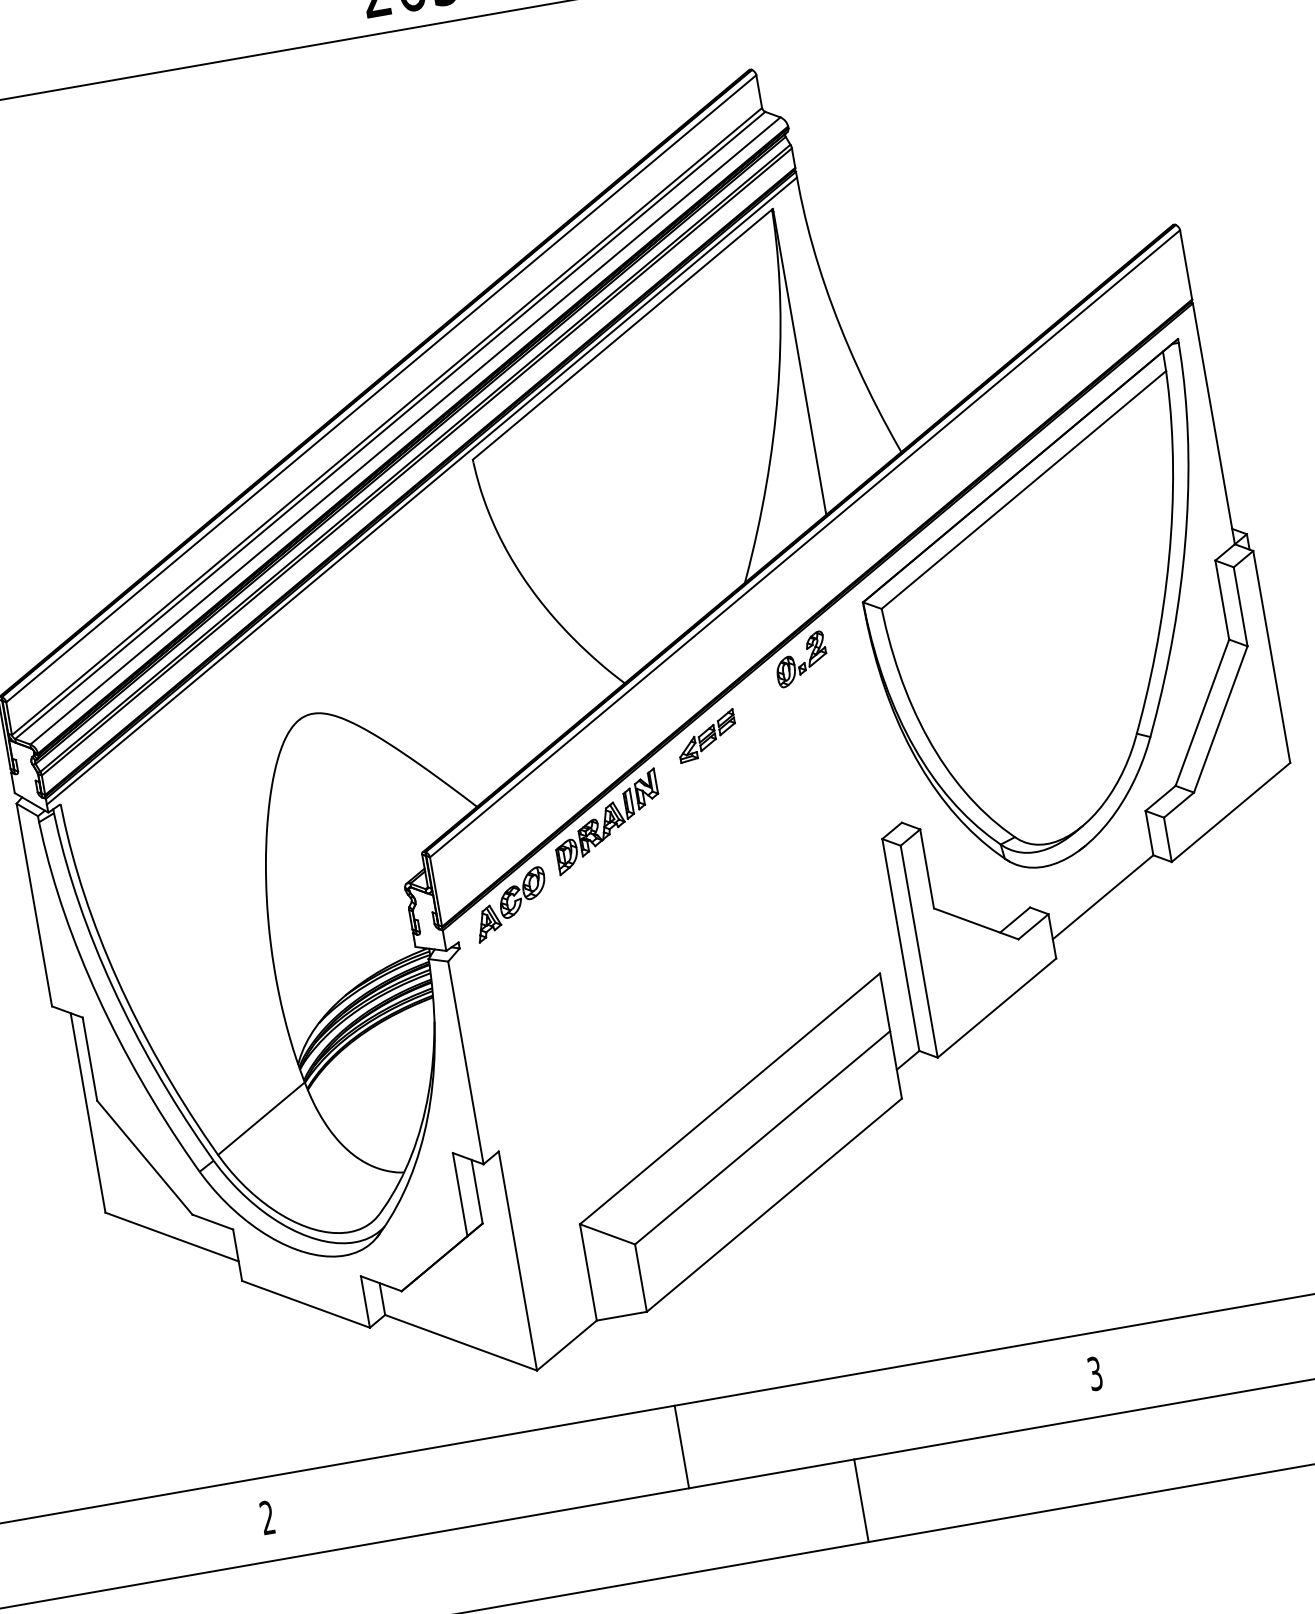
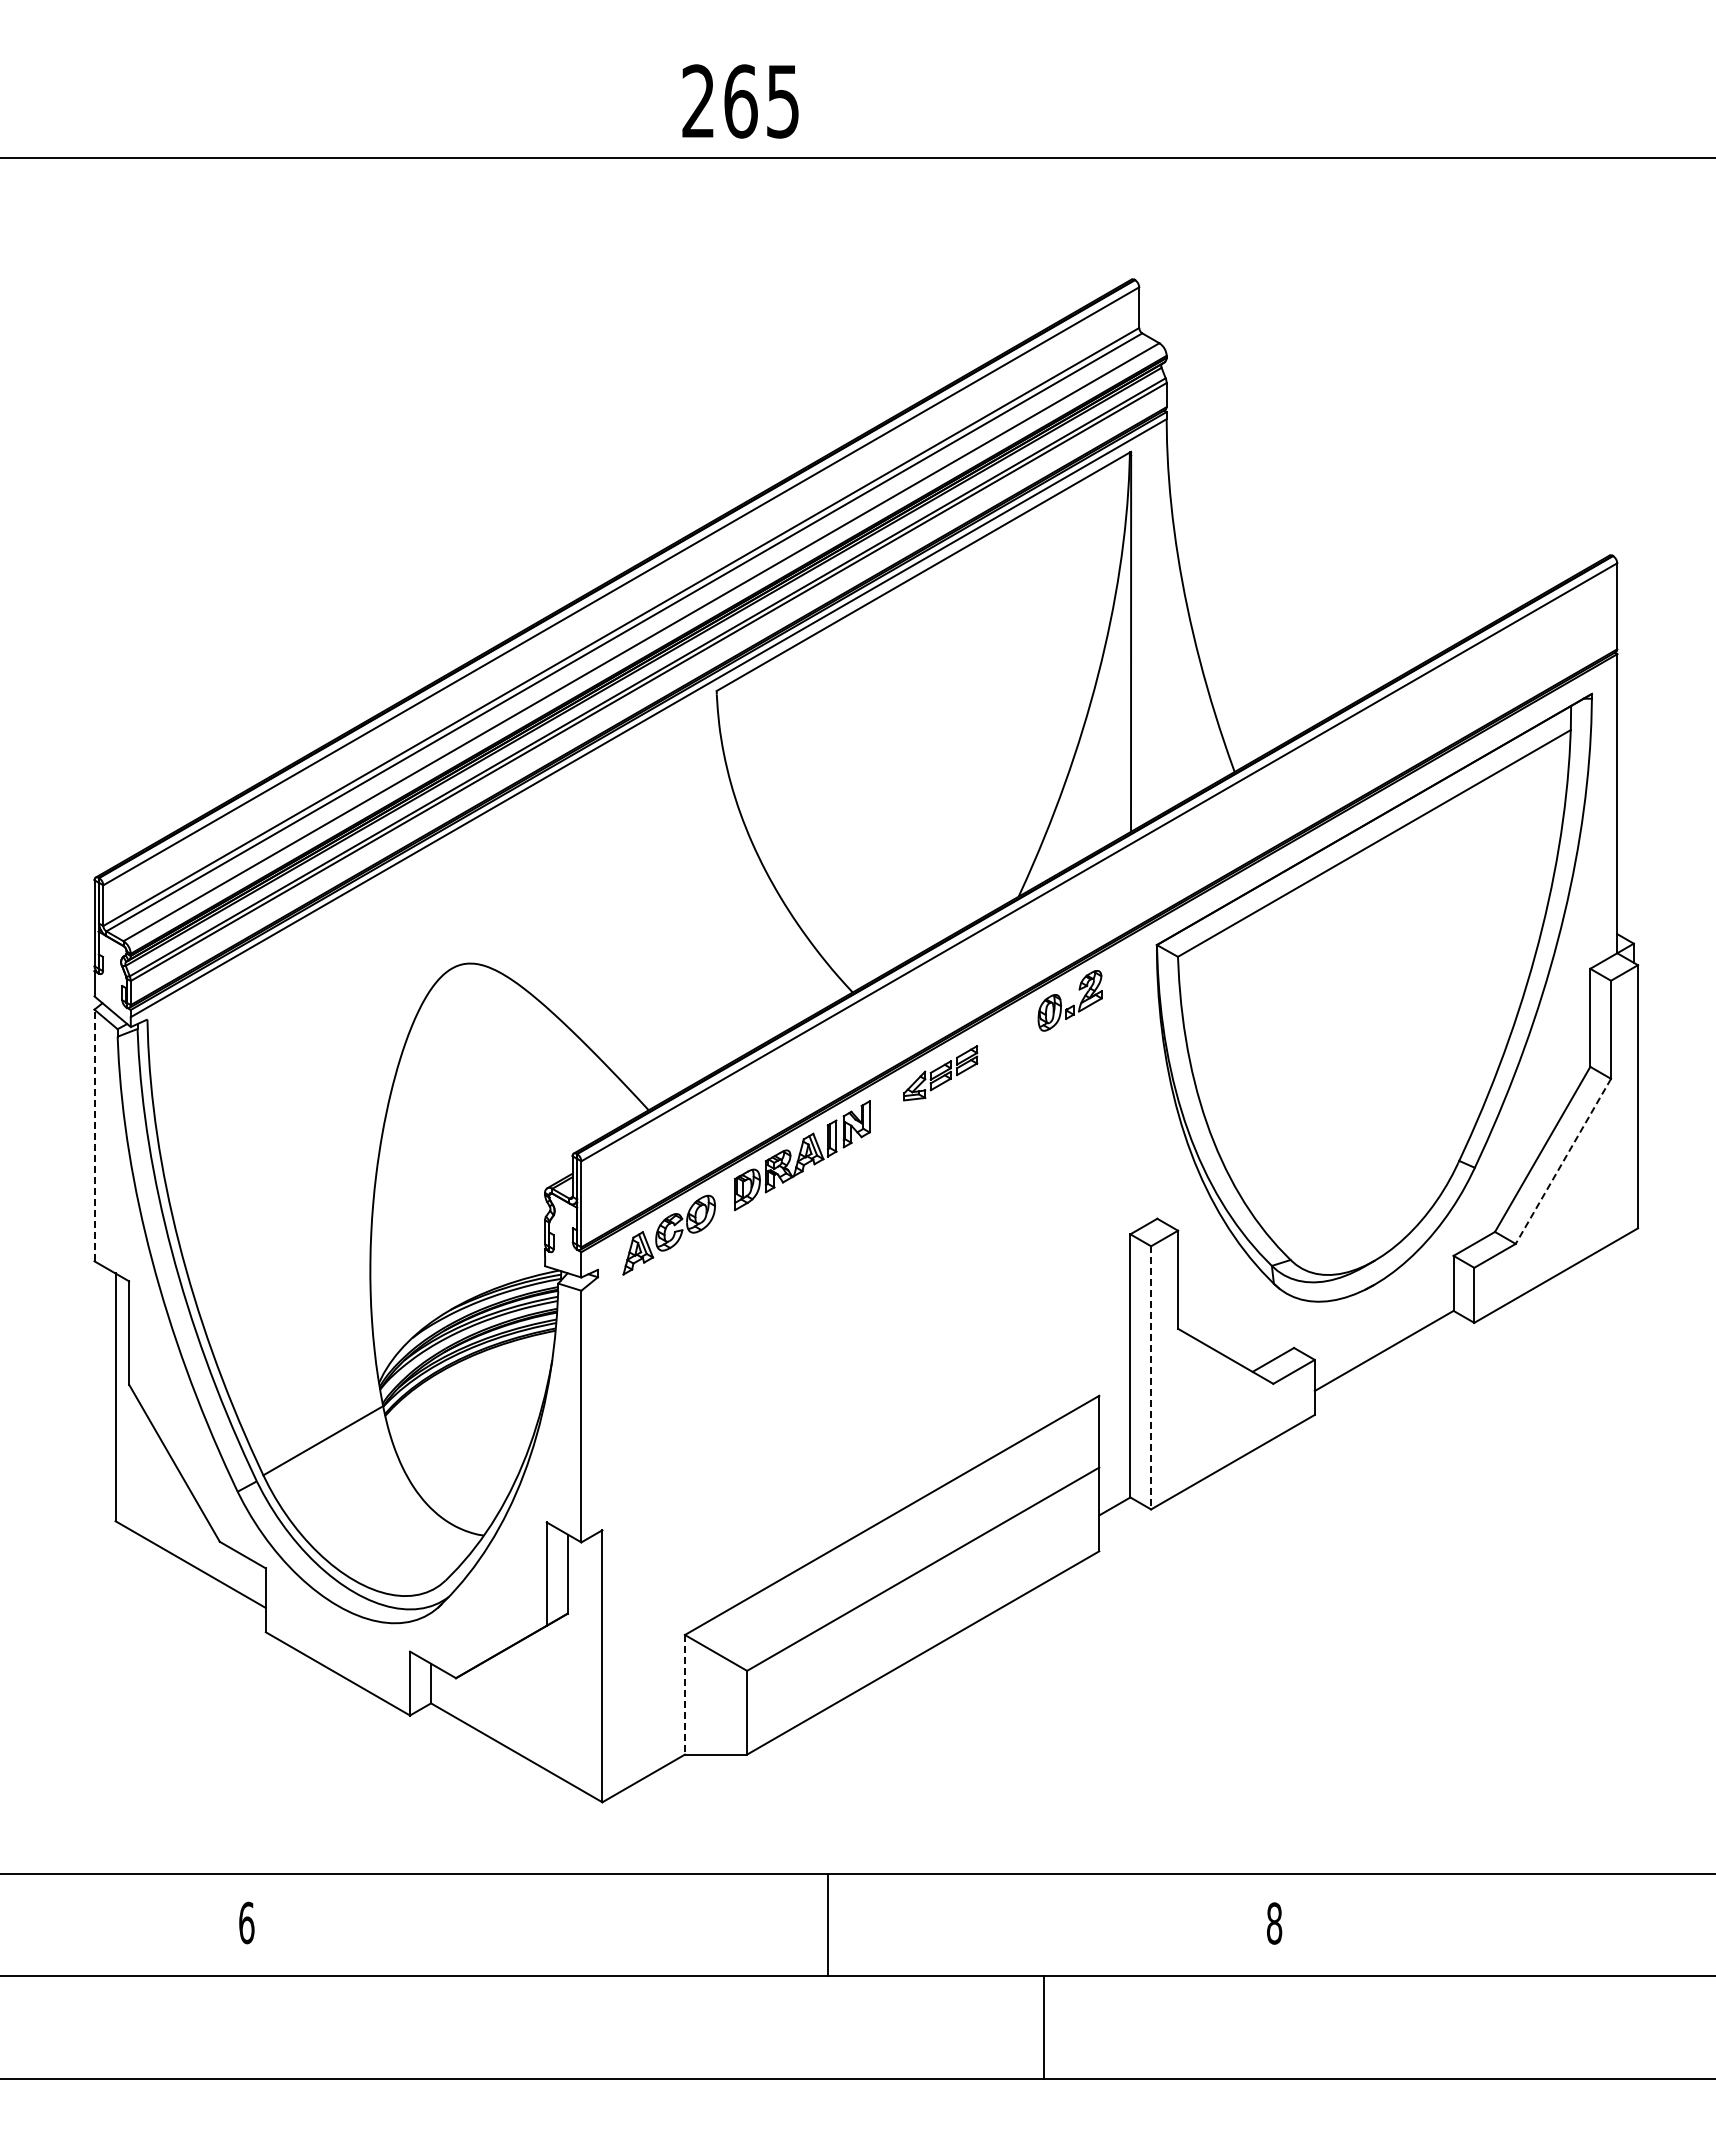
line: (1220, 719) -> (1563, 1161), solid -> dashed
line: (34, 905) -> (94, 1135), solid -> dashed
line: (919, 951) -> (1151, 1377), solid -> dashed
line: (587, 1272) -> (684, 1694), solid -> dashed
text: (1095, 1373) -> (1274, 1923), 3 -> 8
line: (681, 1446) -> (827, 1924), moved
line: (861, 1500) -> (1044, 2027), moved
text: (267, 1517) -> (246, 1922), 2 -> 6

